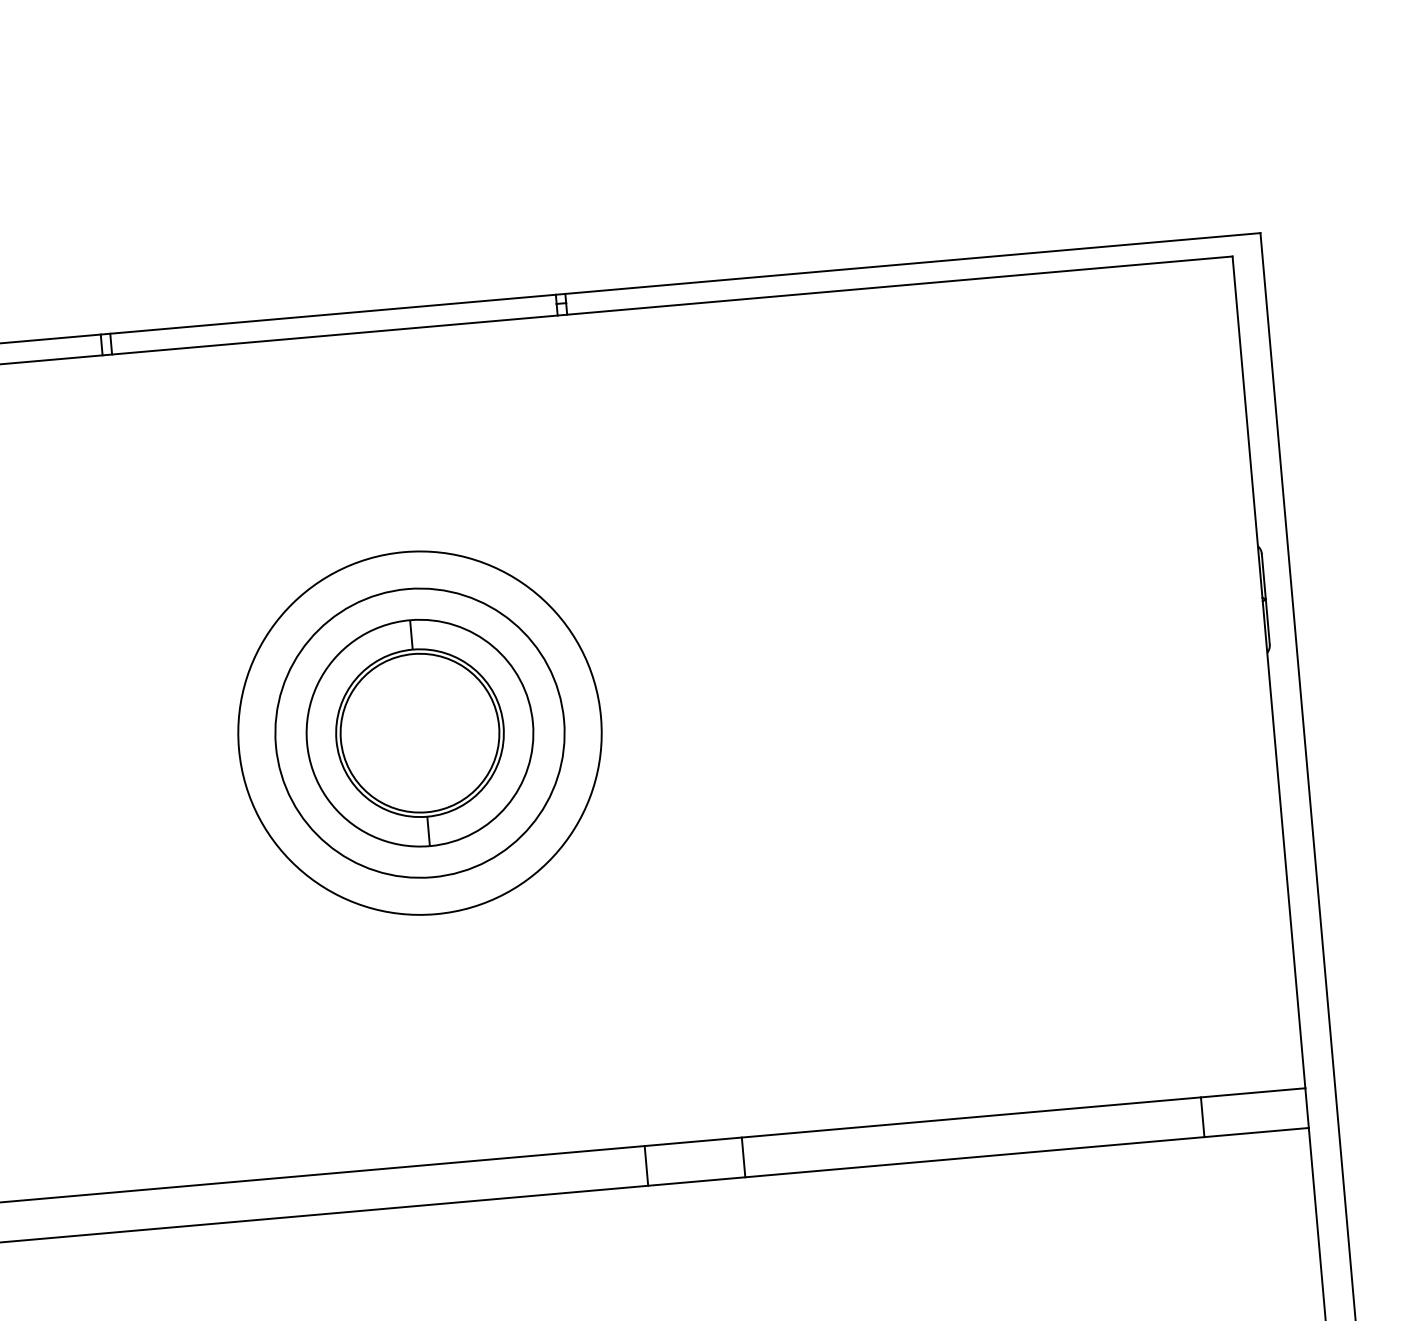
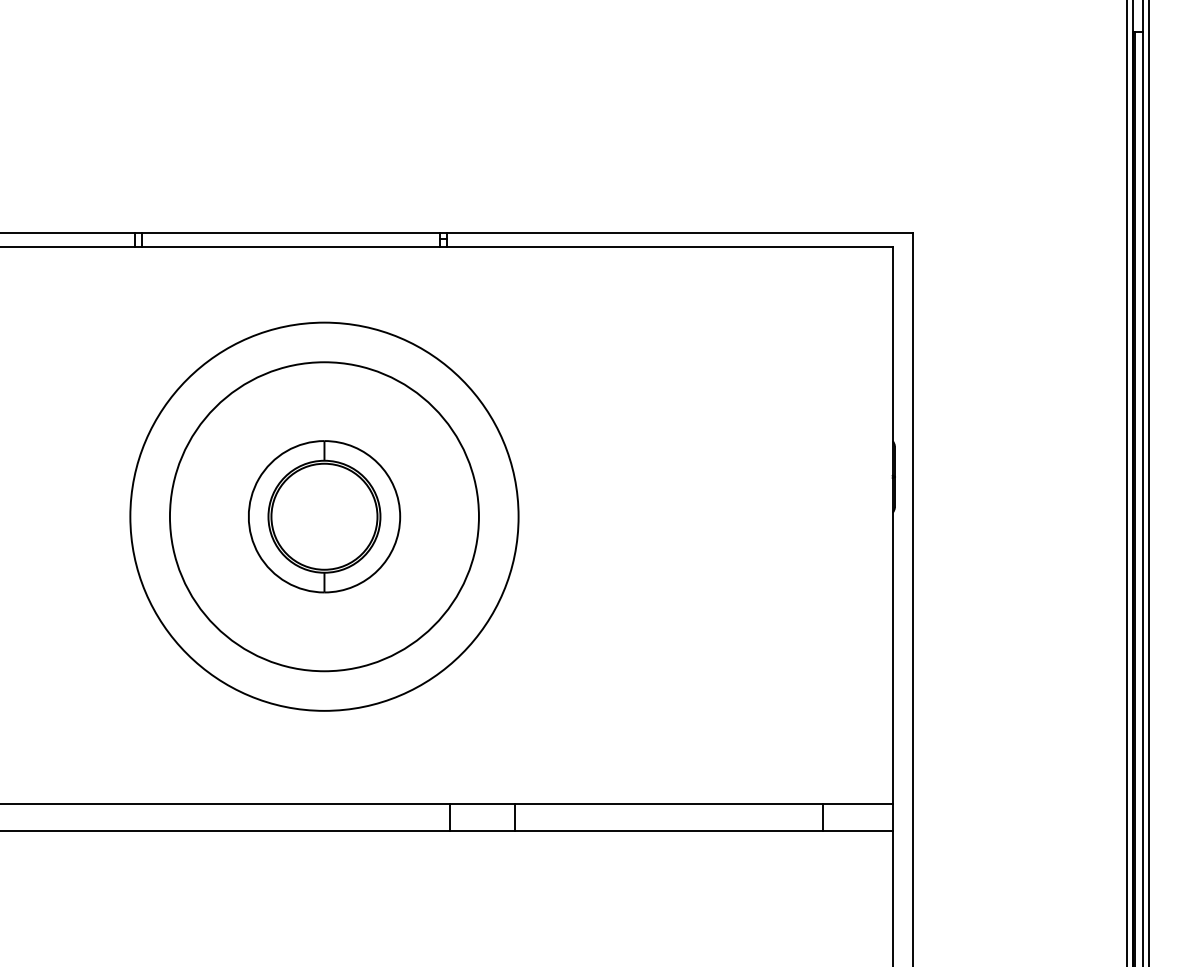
circle: (420, 732) -> (324, 516), size x1.6
circle: (420, 732) -> (324, 516), size x1.6

